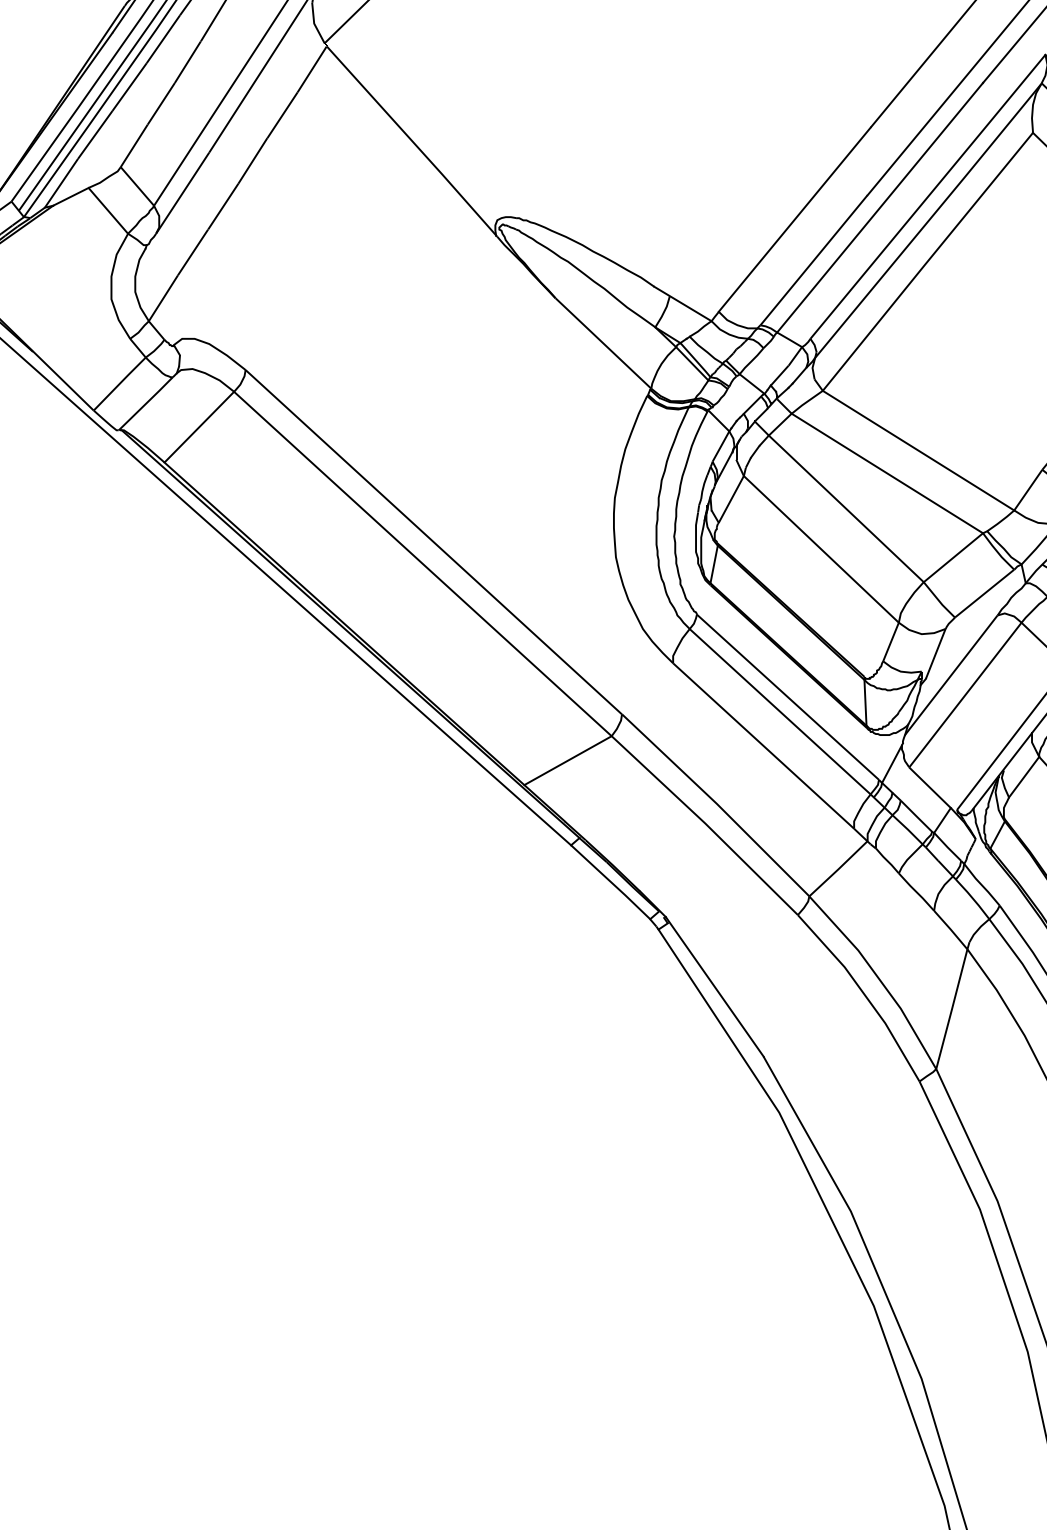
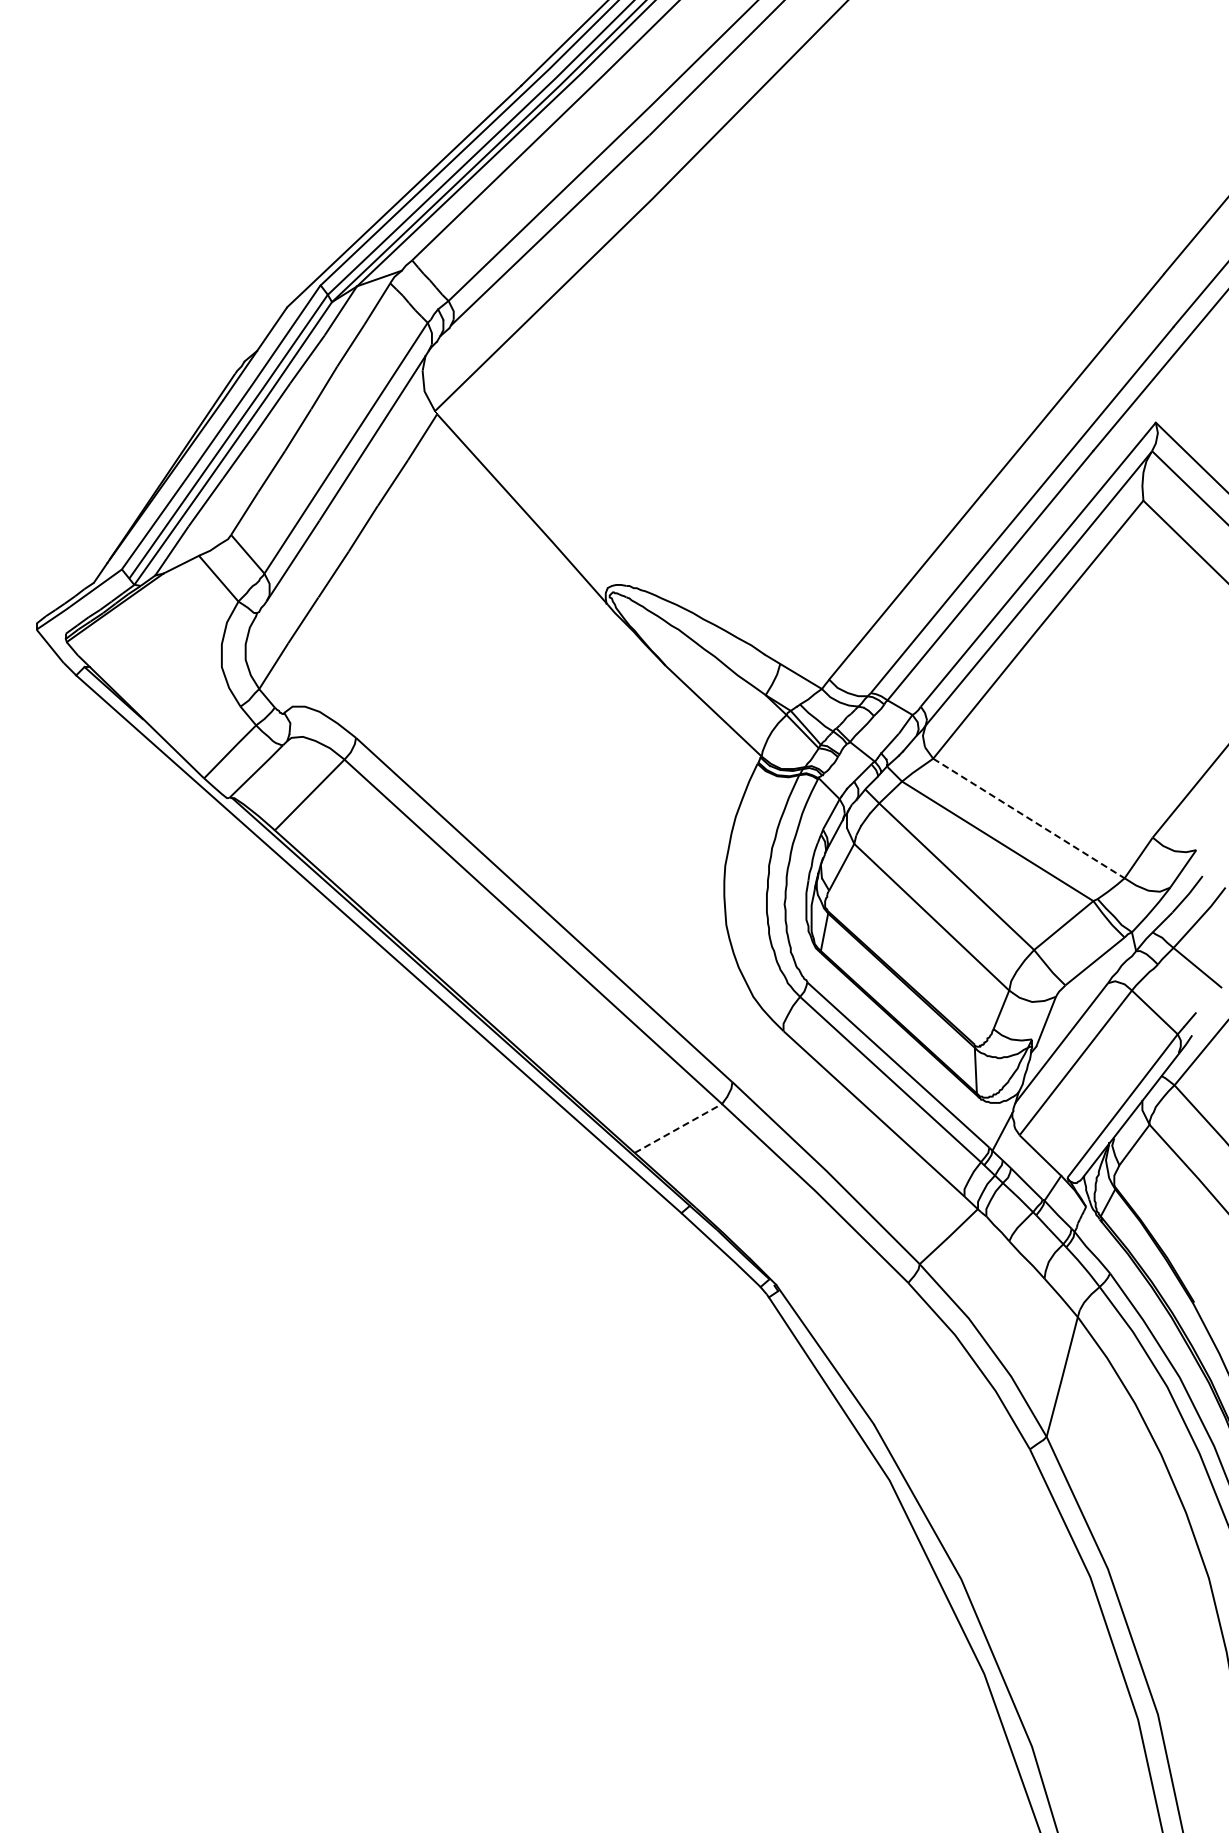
line: (918, 450) -> (1028, 818), solid -> dashed
line: (568, 760) -> (678, 1128), solid -> dashed

